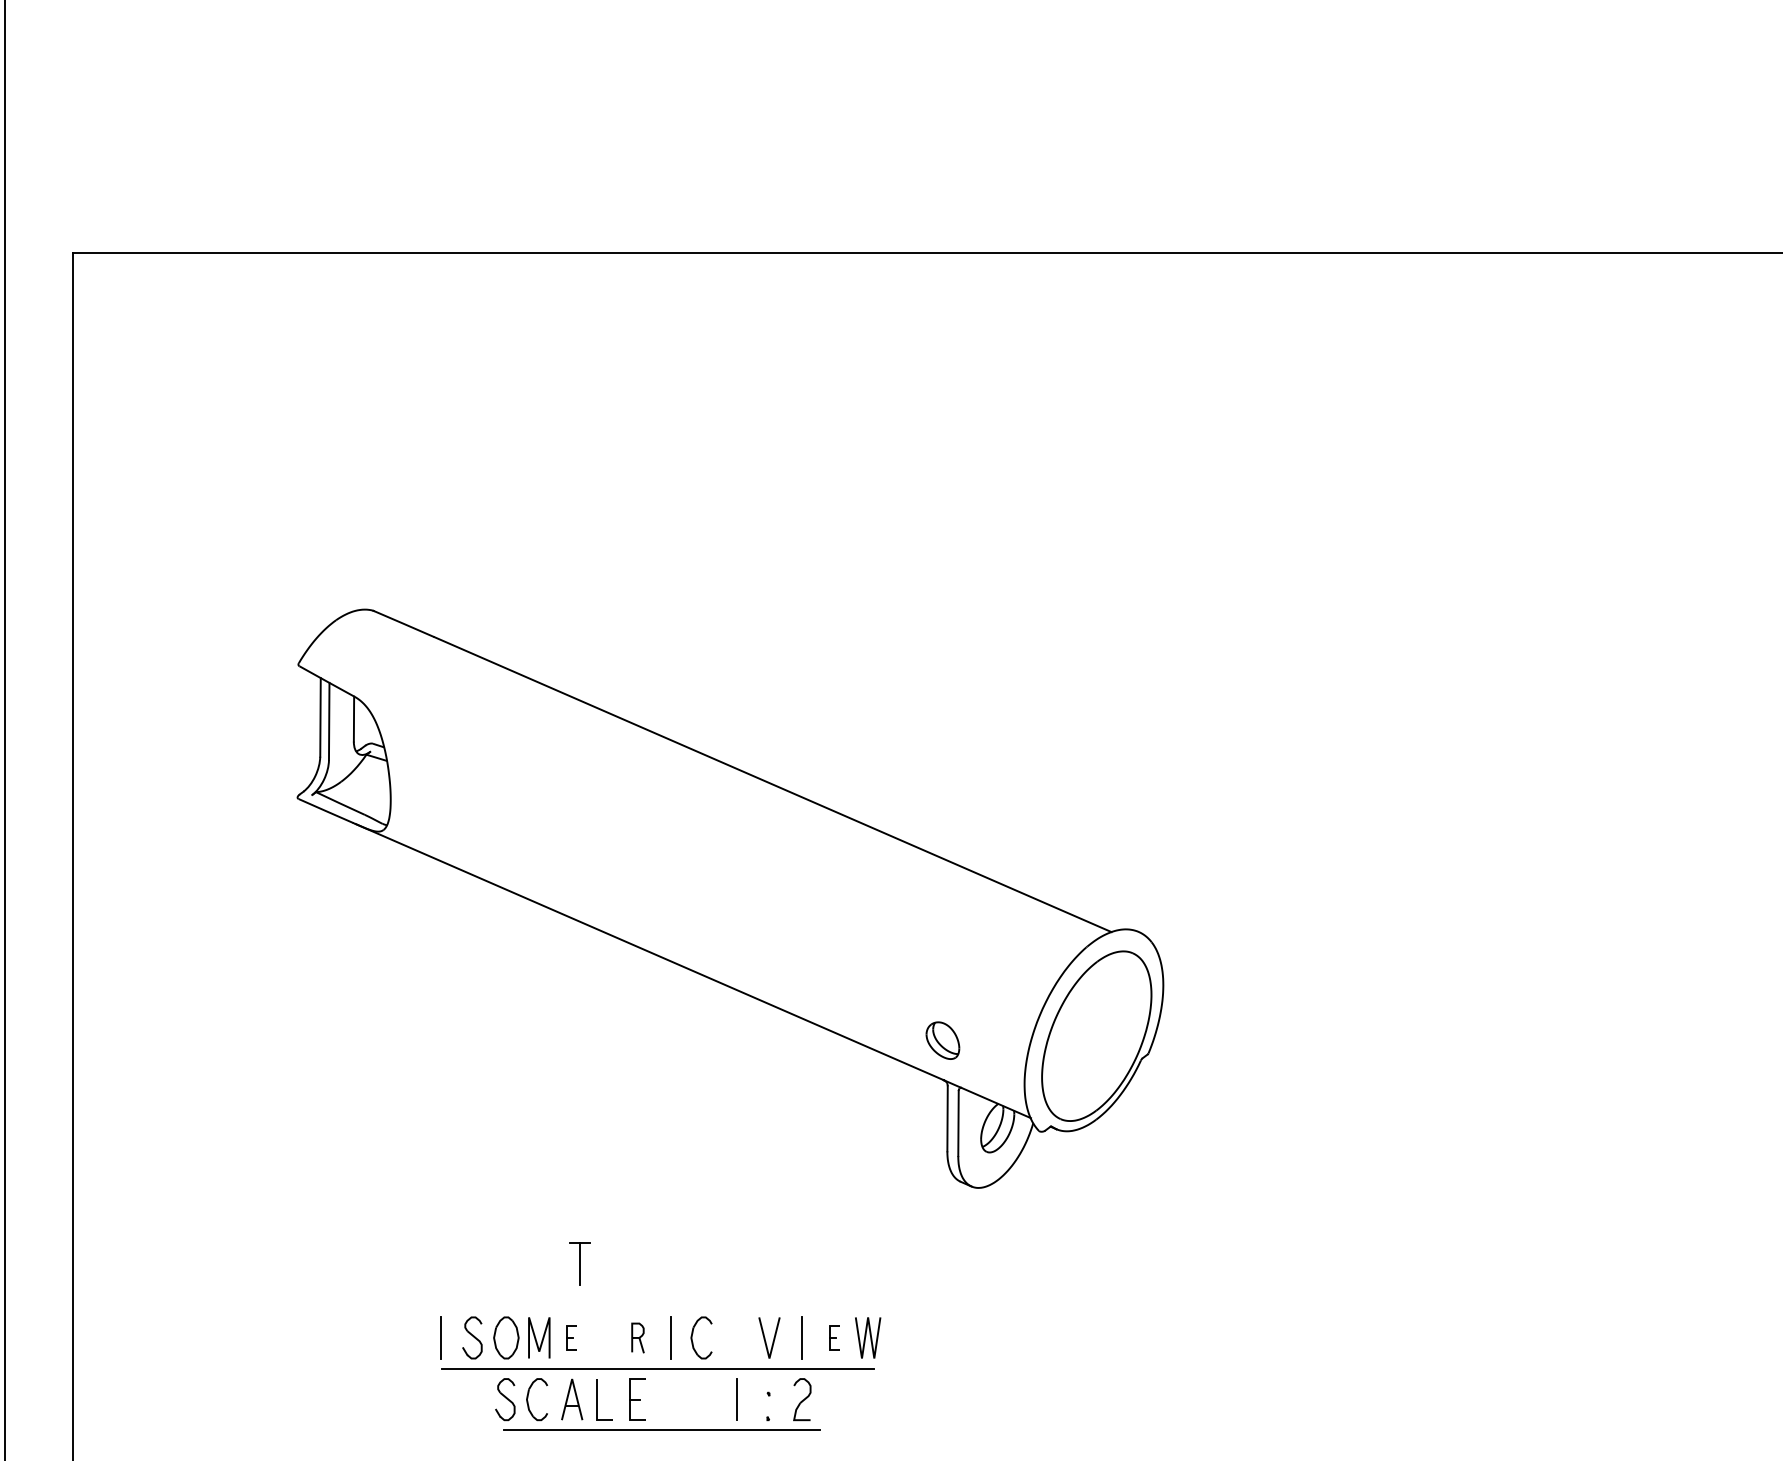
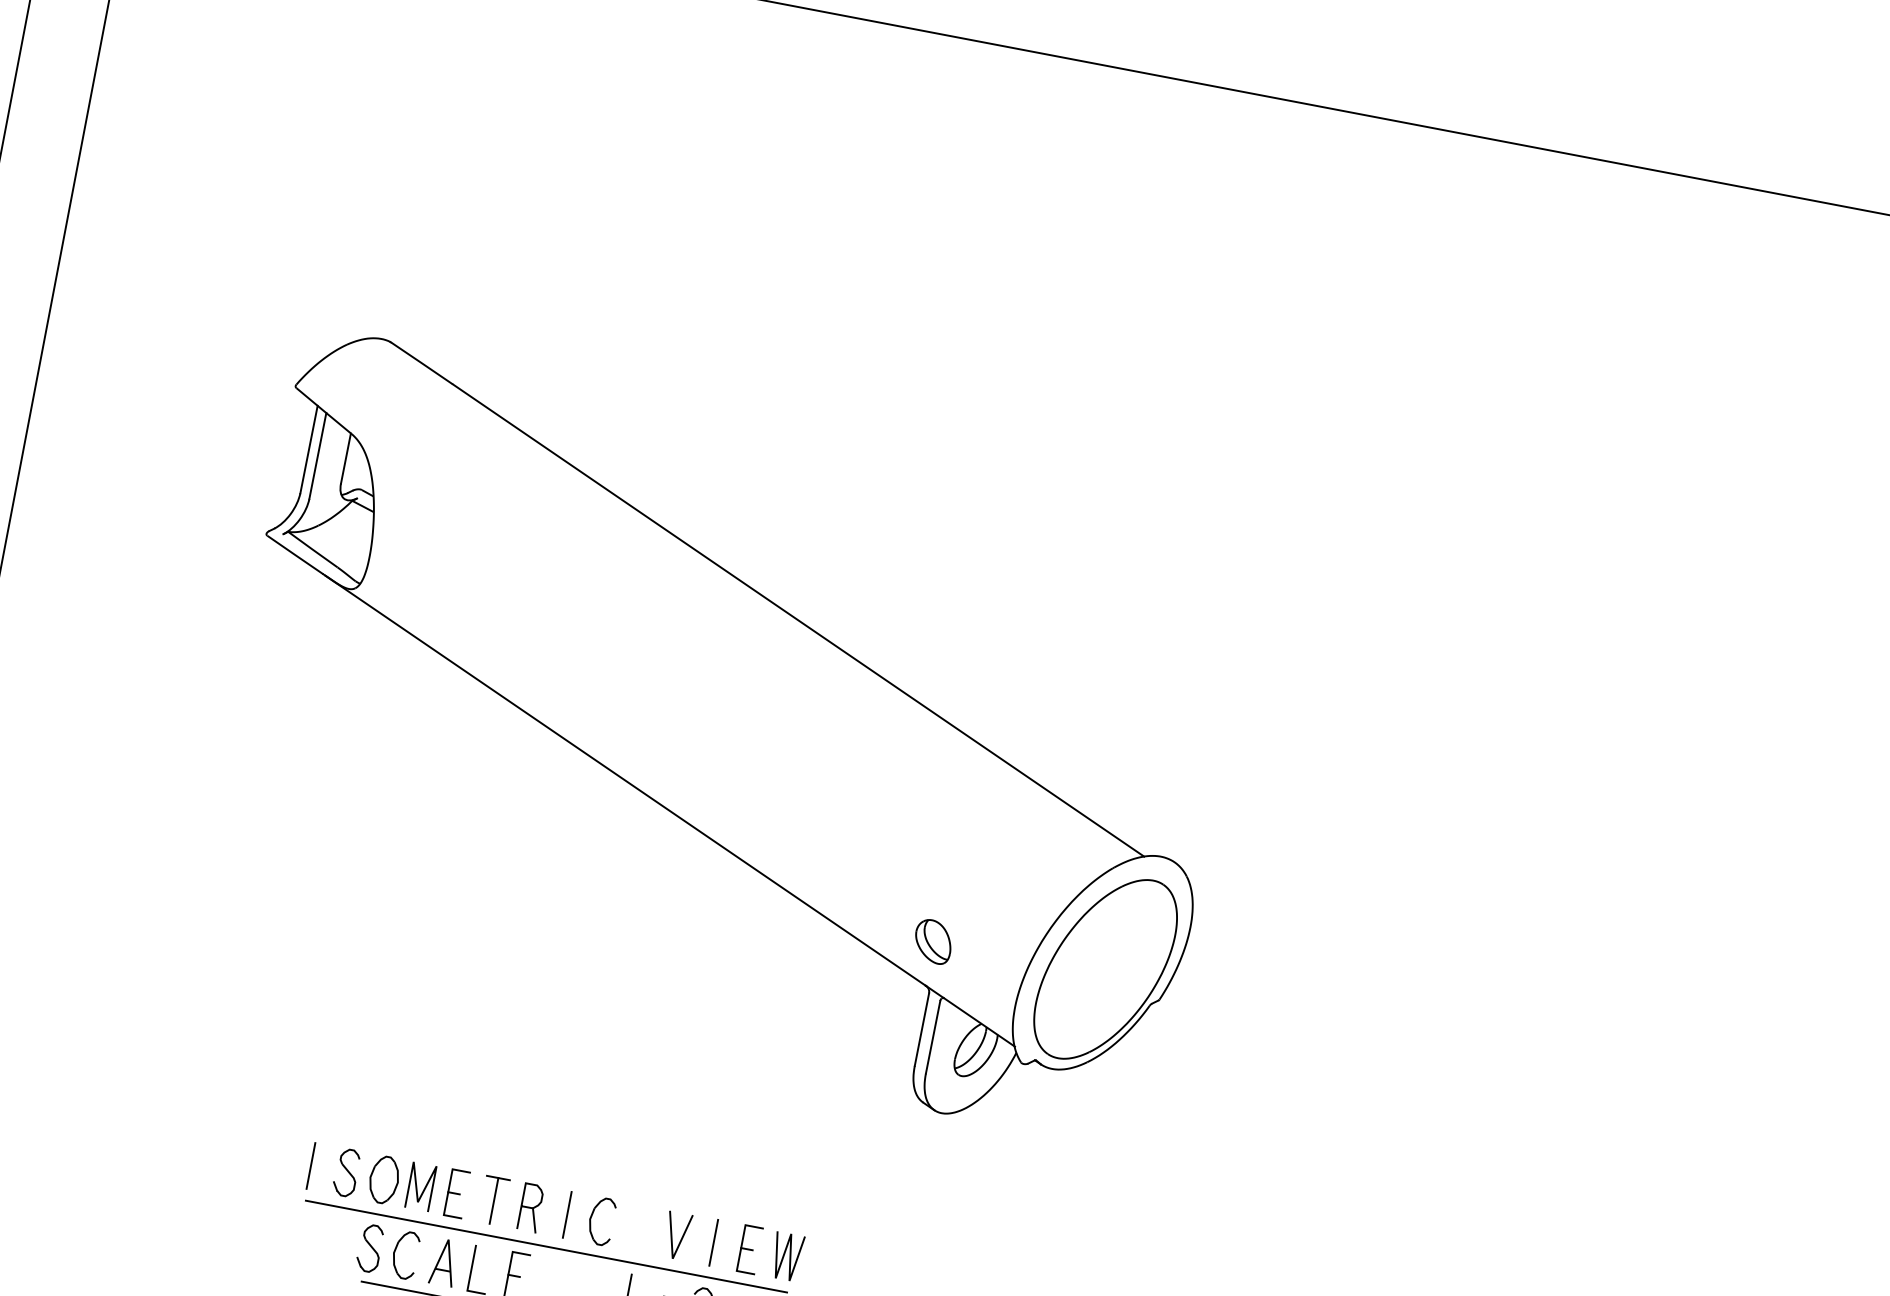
part: (579, 1263) -> (493, 1200), moved
part: (571, 1337) -> (456, 1193), size x1.67
part: (637, 1337) -> (530, 1207), size x1.43
part: (834, 1337) -> (749, 1249), size x1.67

